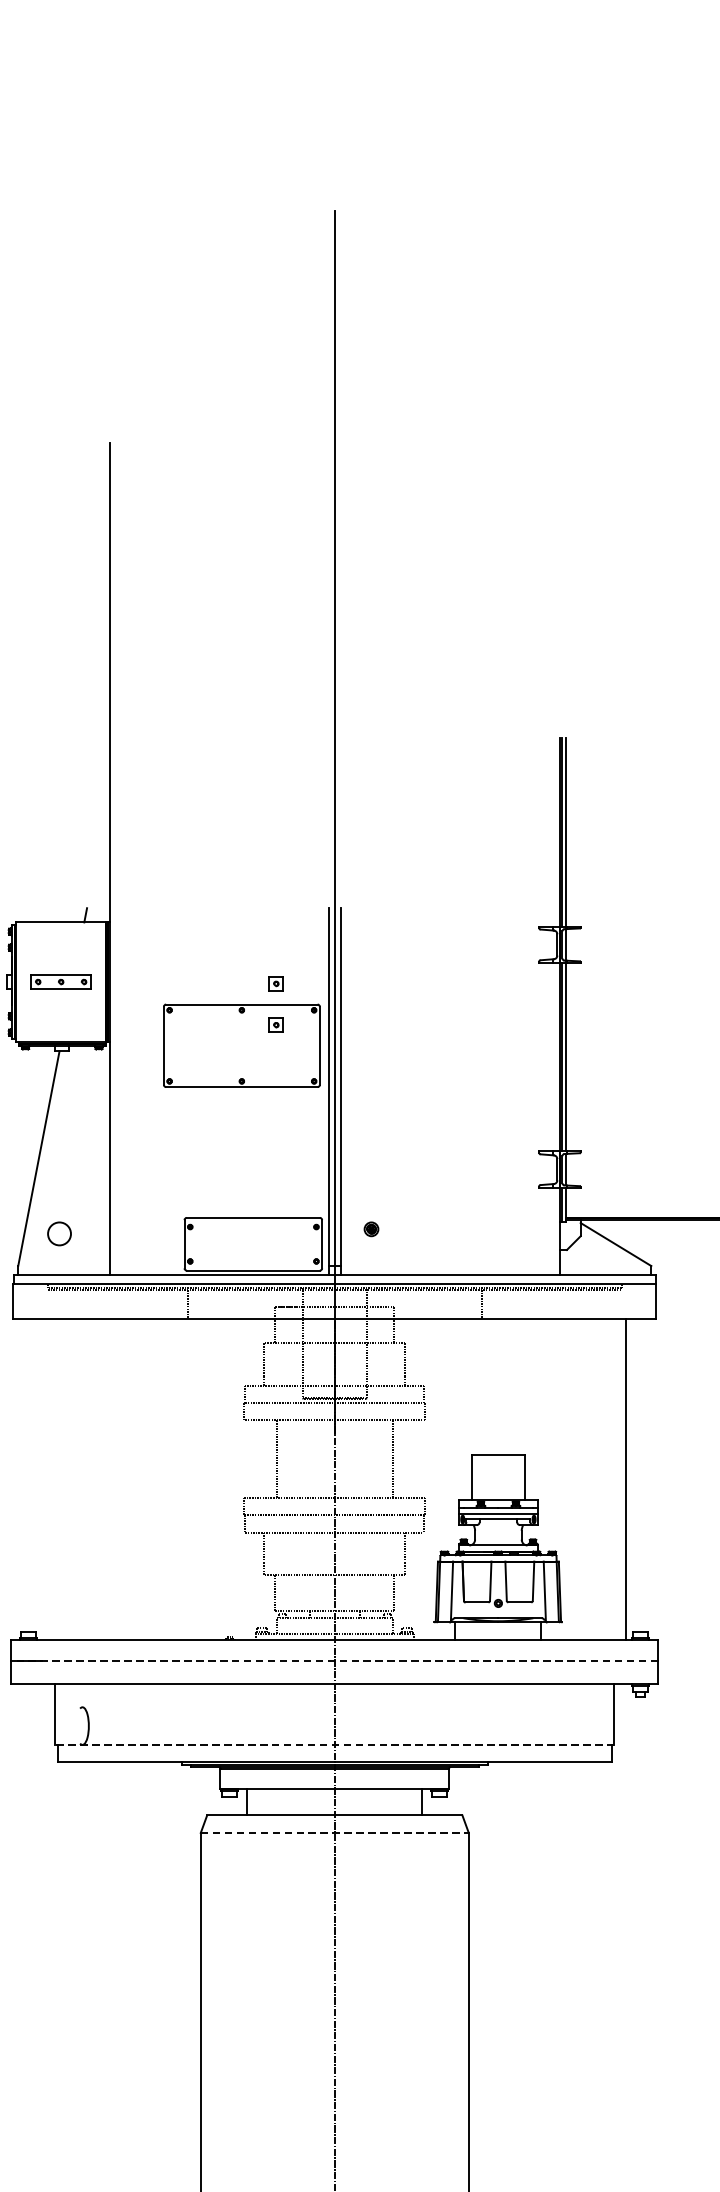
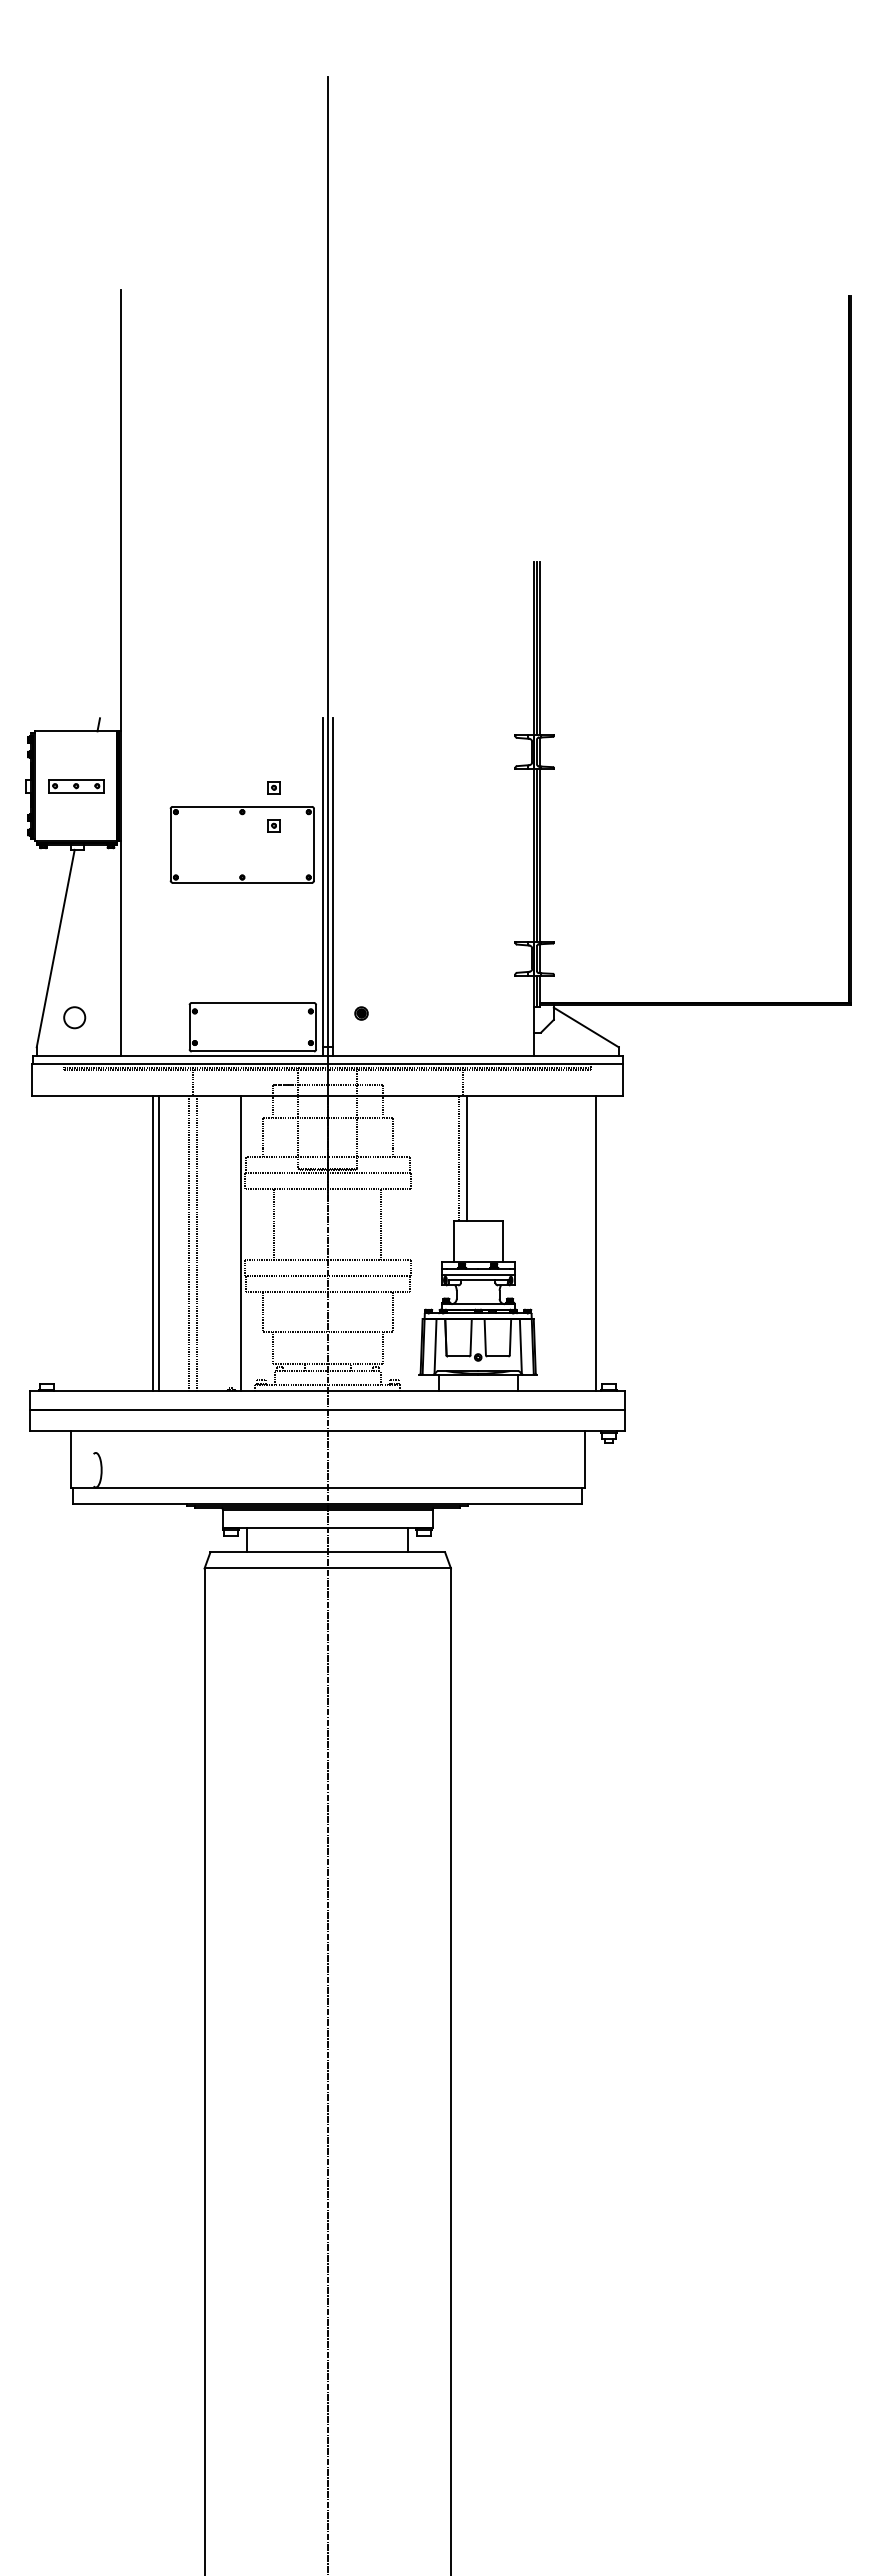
line: (478, 1387) -> (459, 1158), added
line: (486, 1387) -> (467, 1158), added
line: (144, 1479) -> (152, 1243), added
line: (150, 1479) -> (158, 1243), added
line: (183, 1479) -> (188, 1243), added
line: (192, 1479) -> (196, 1243), added
line: (240, 1479) -> (241, 1243), added
line: (334, 1660) -> (327, 1409), dashed -> solid
line: (334, 1744) -> (327, 1487), dashed -> solid
line: (335, 1832) -> (328, 1568), dashed -> solid

